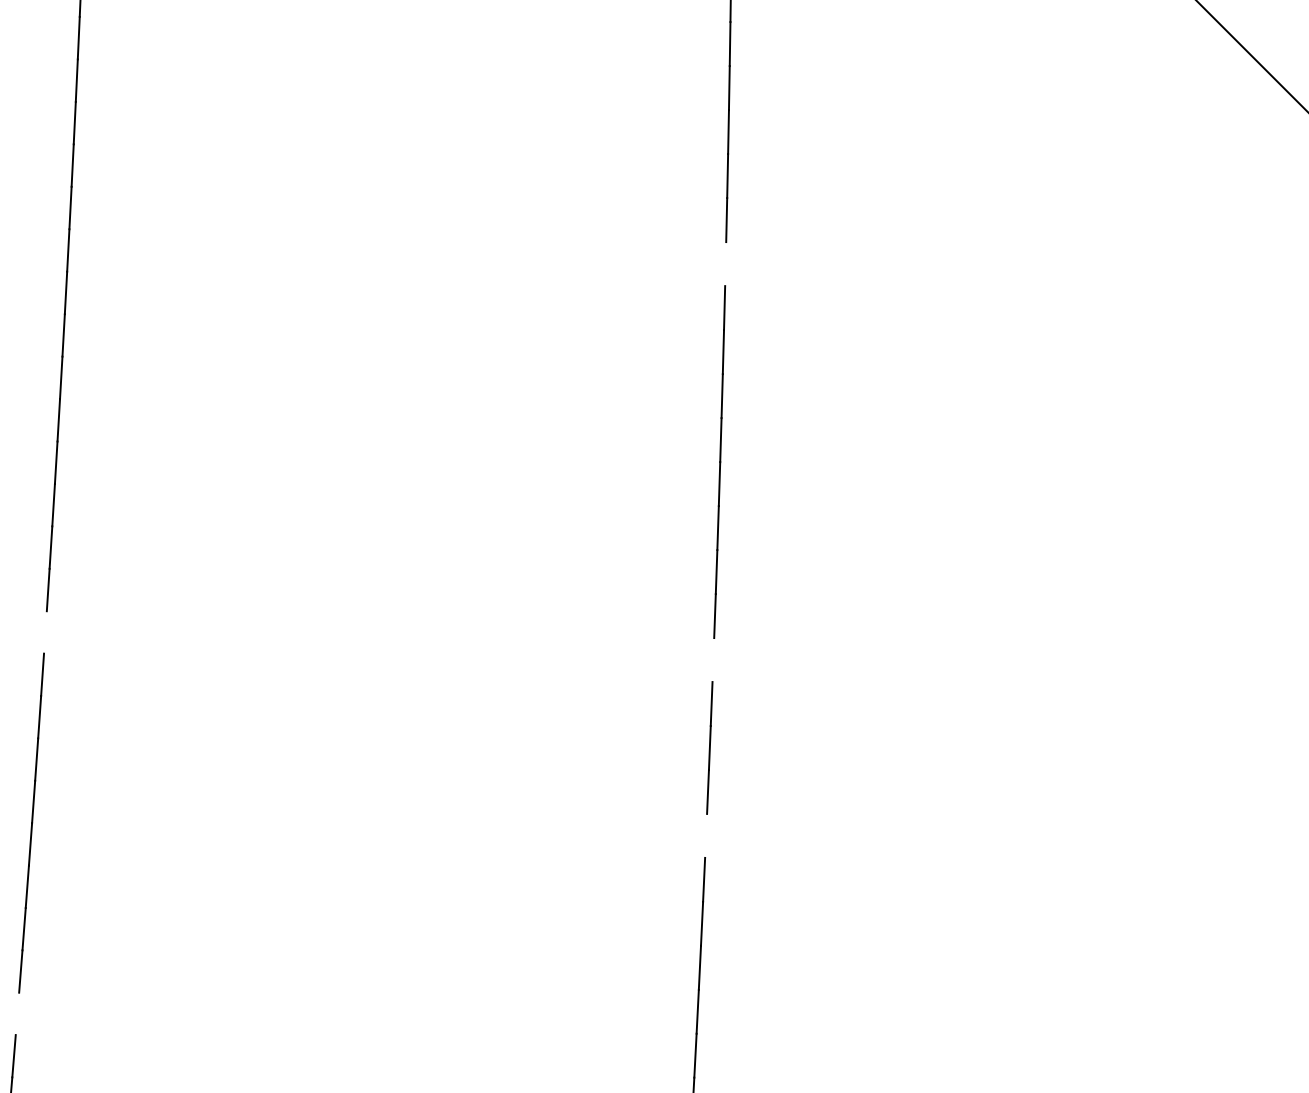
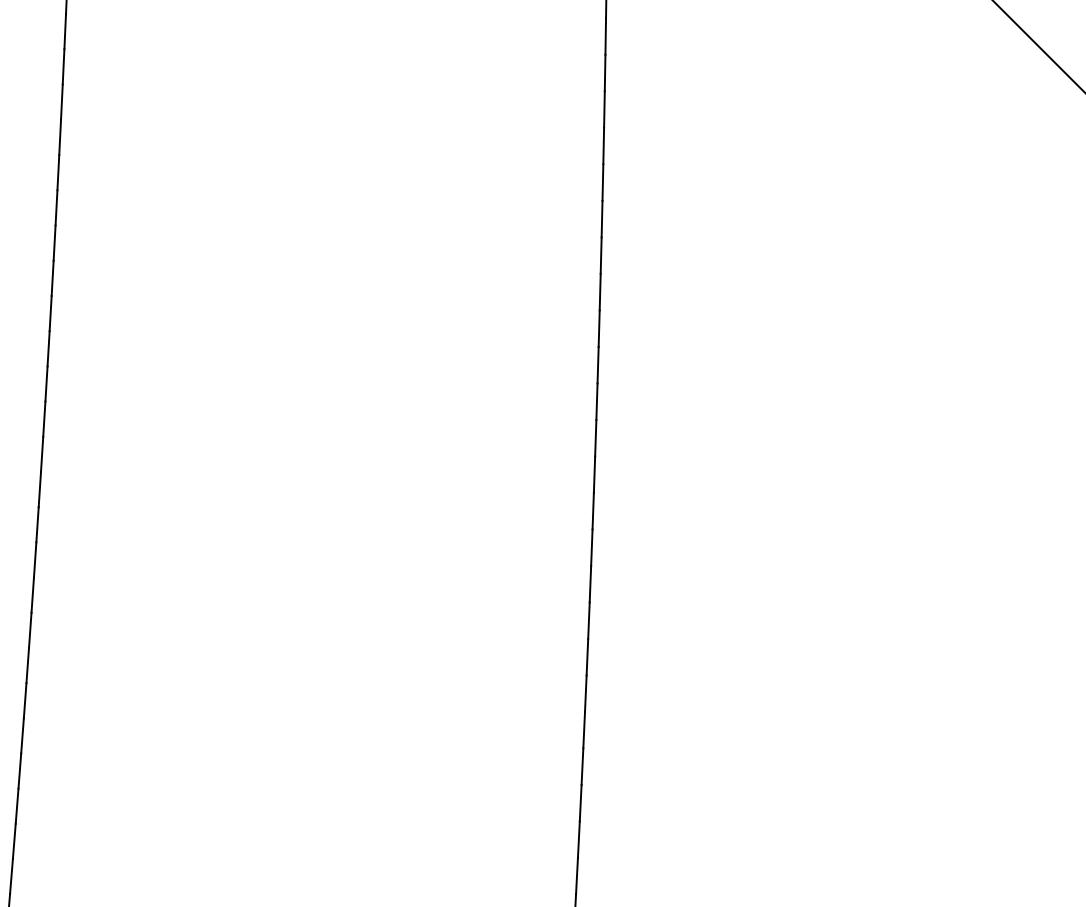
line: (725, 264) -> (601, 219), added
line: (45, 632) -> (37, 524), added
line: (713, 660) -> (591, 548), added
line: (706, 835) -> (586, 693), added
line: (17, 1013) -> (14, 841), added

